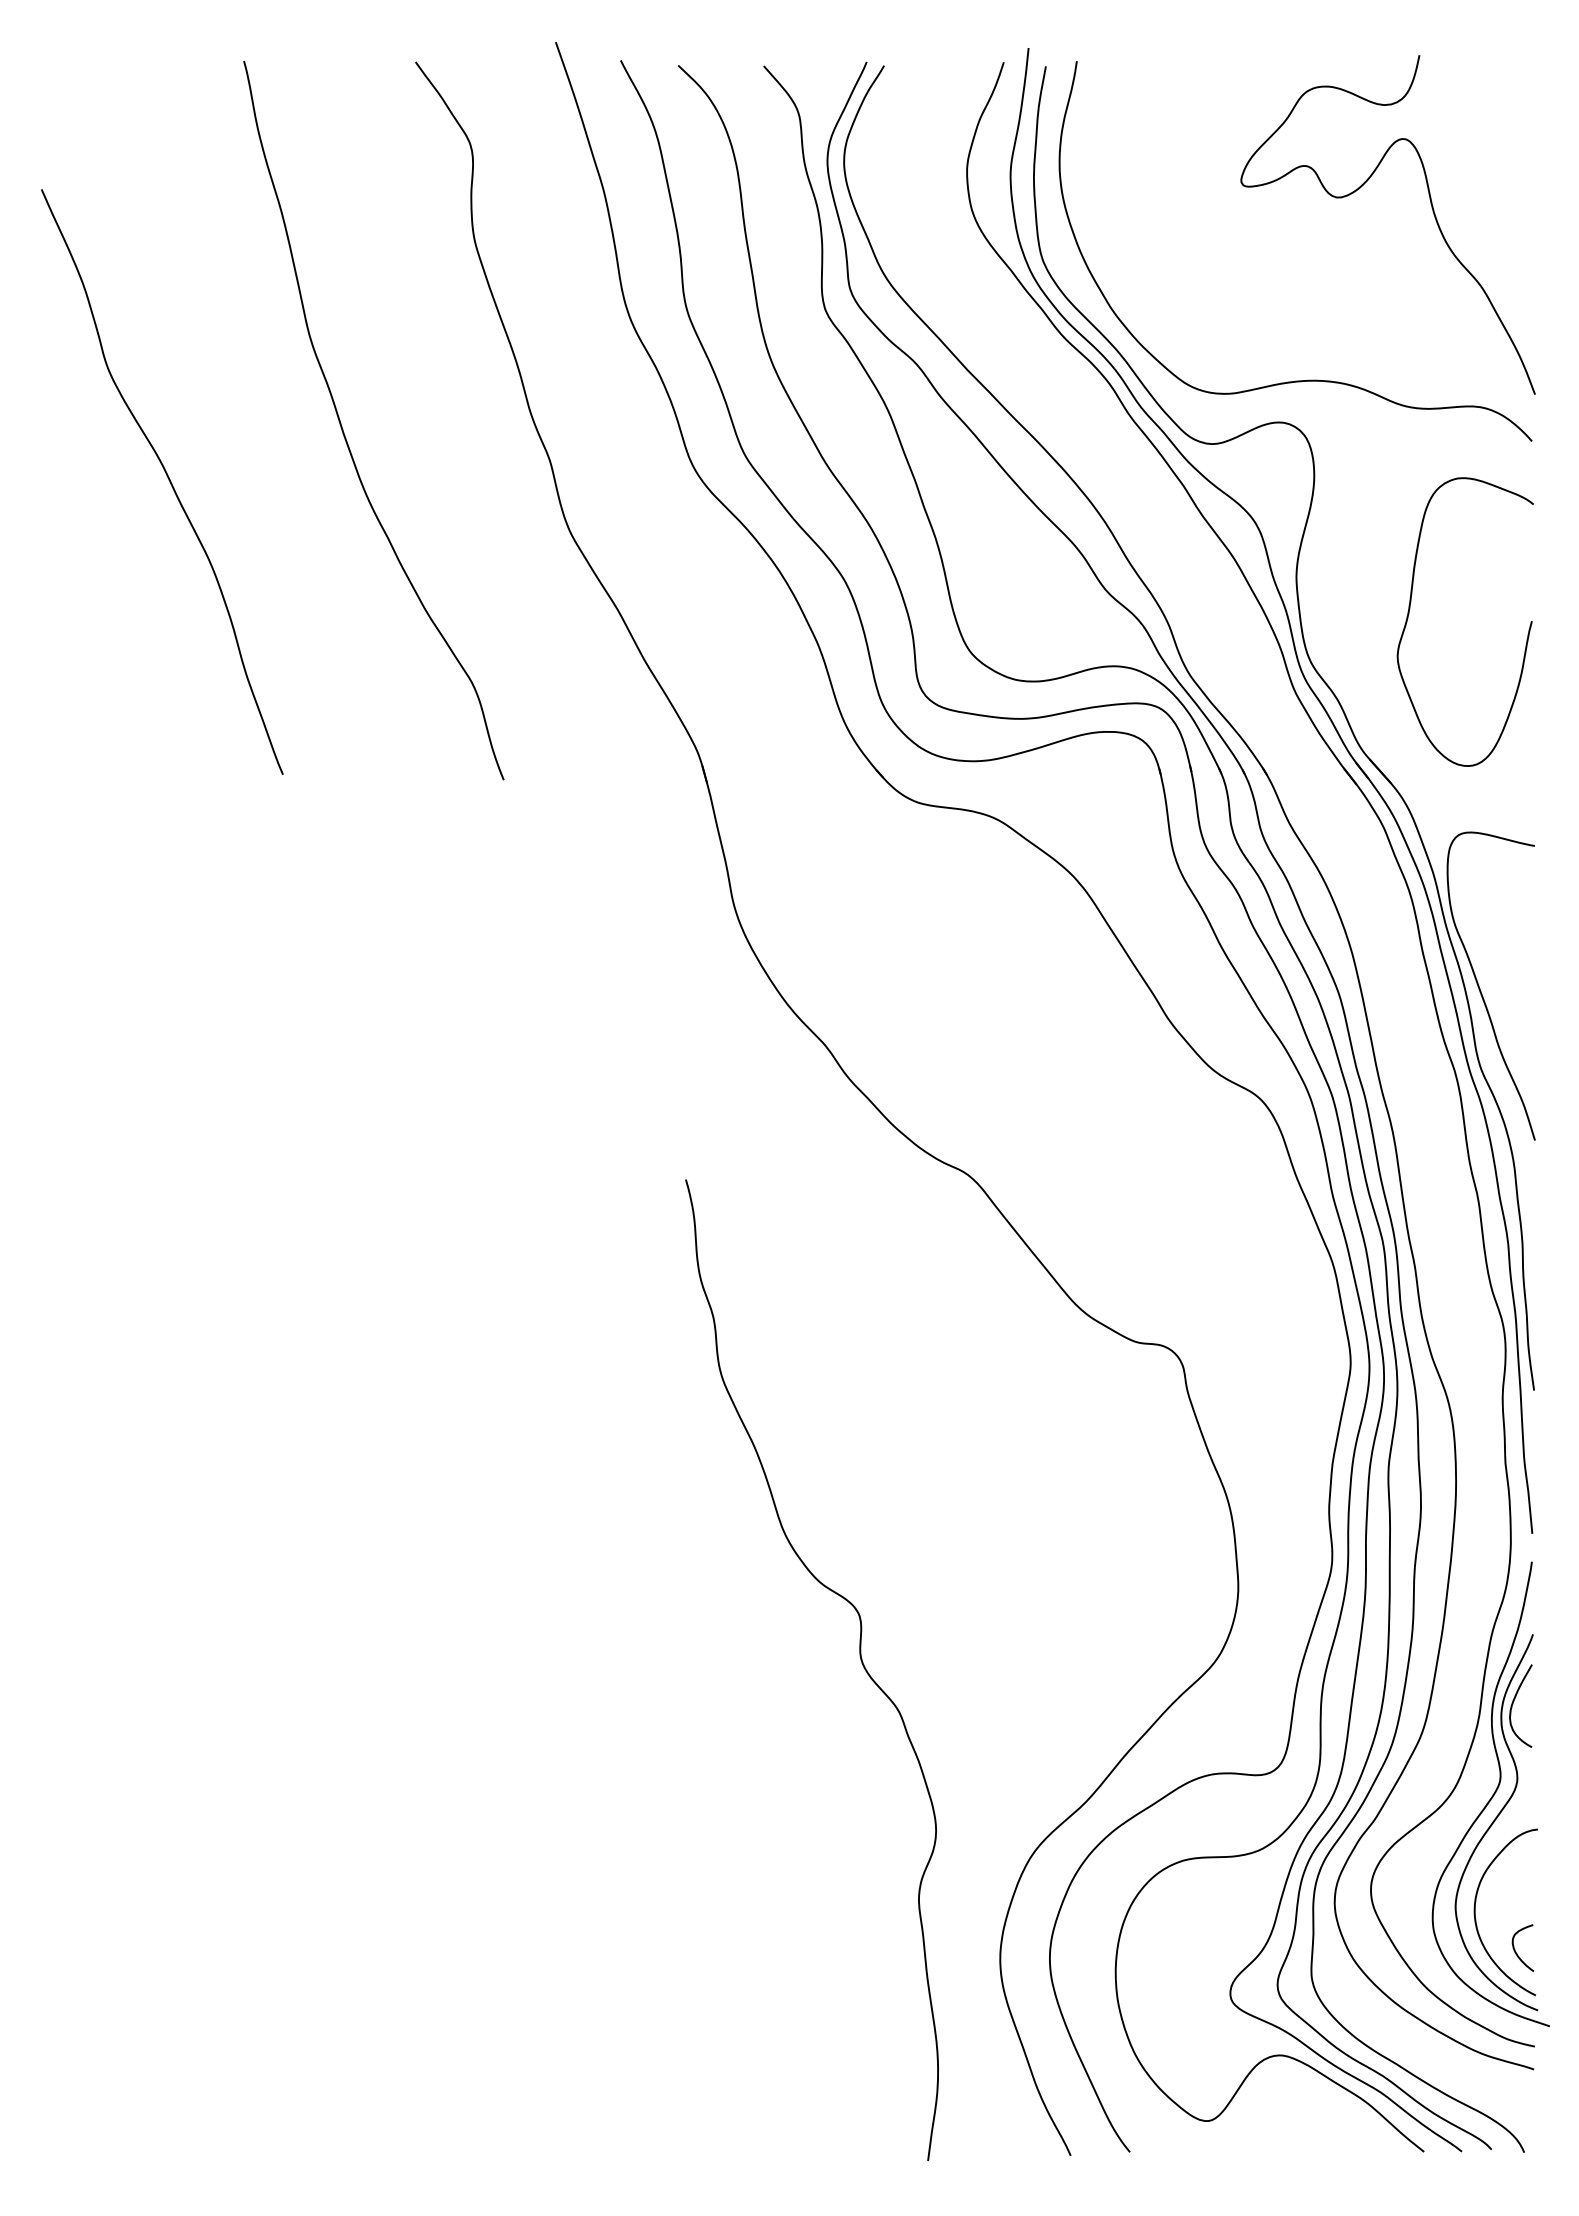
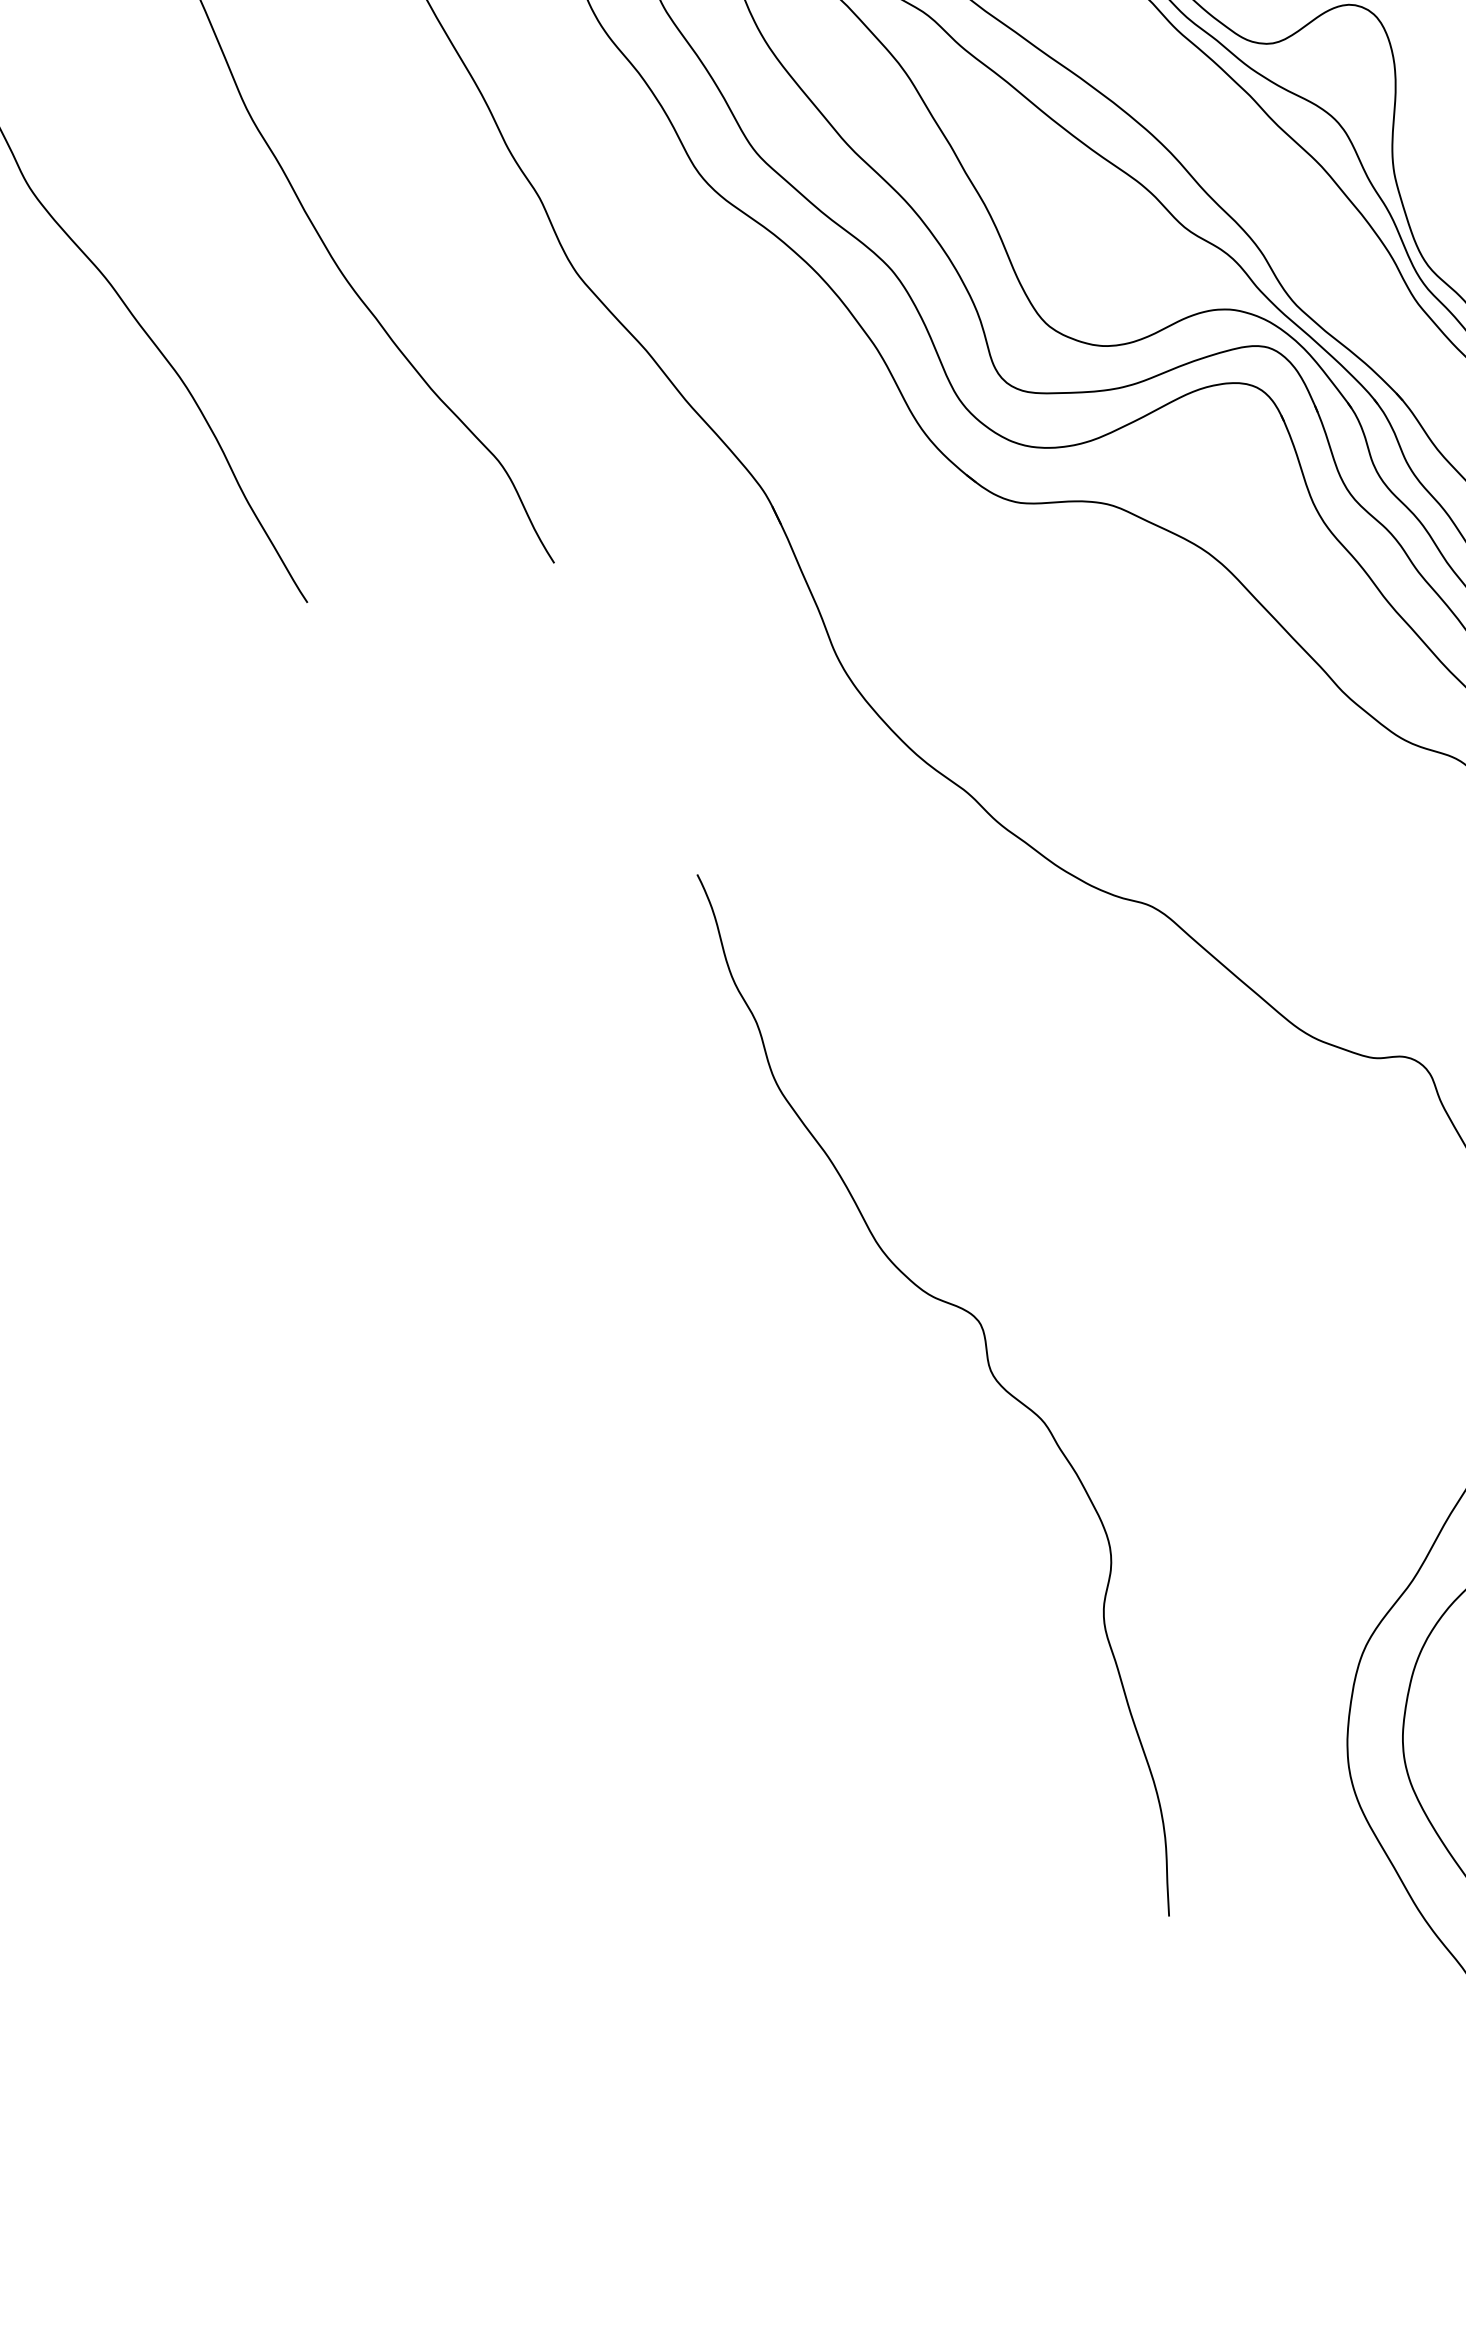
curve: (859, 1656) -> (988, 1369), moved

